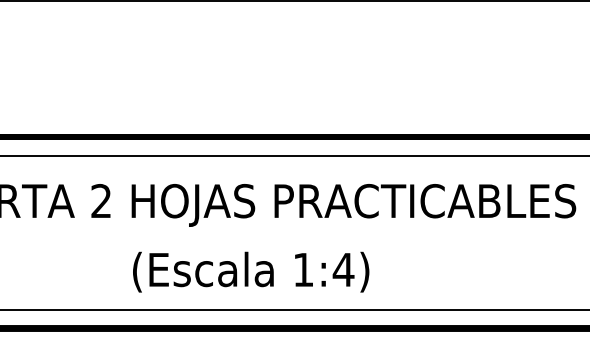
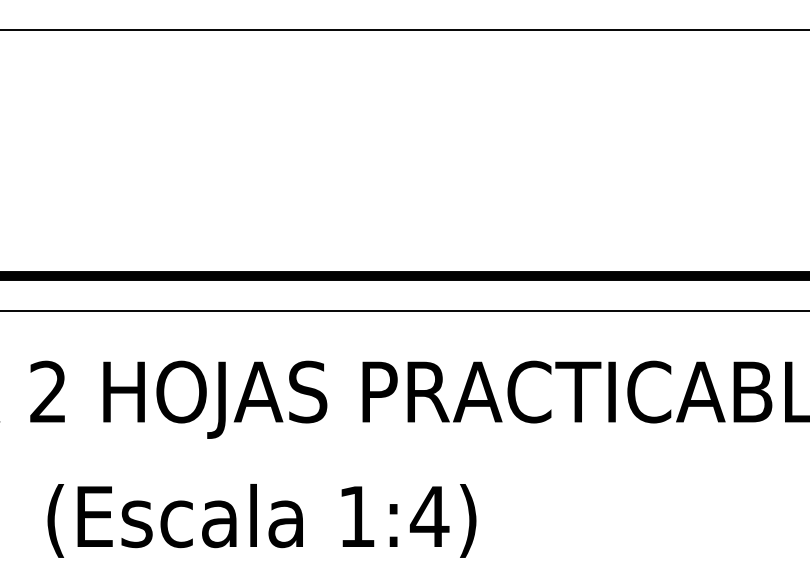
text: (251, 271) -> (262, 519), moved

